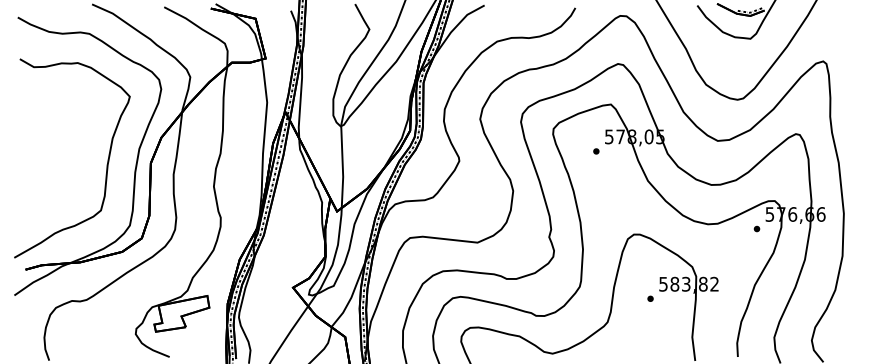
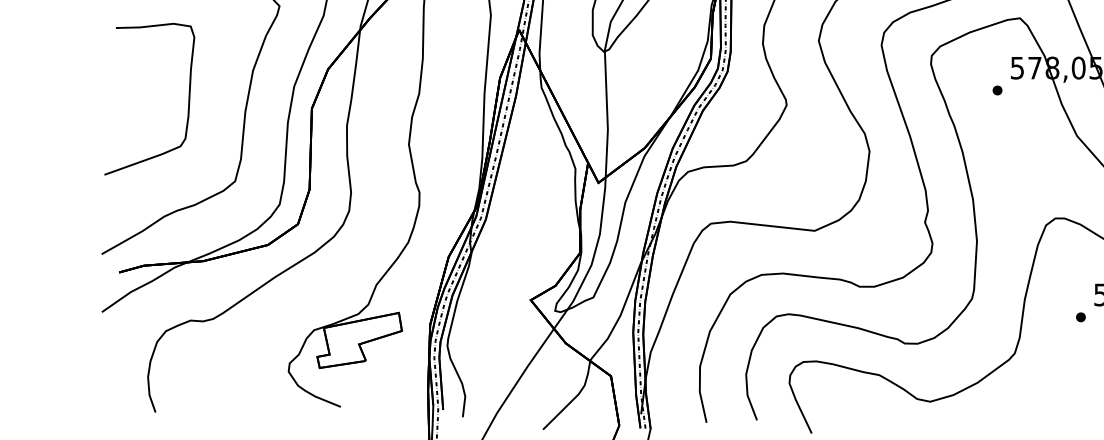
curve: (70, 156) -> (188, 98), added

